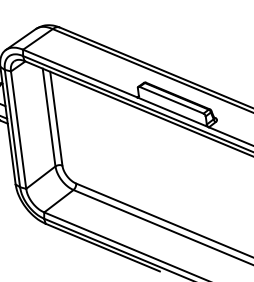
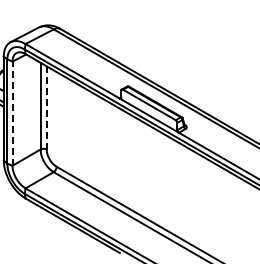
line: (55, 118) -> (46, 107), solid -> dashed
line: (18, 129) -> (12, 113), solid -> dashed

